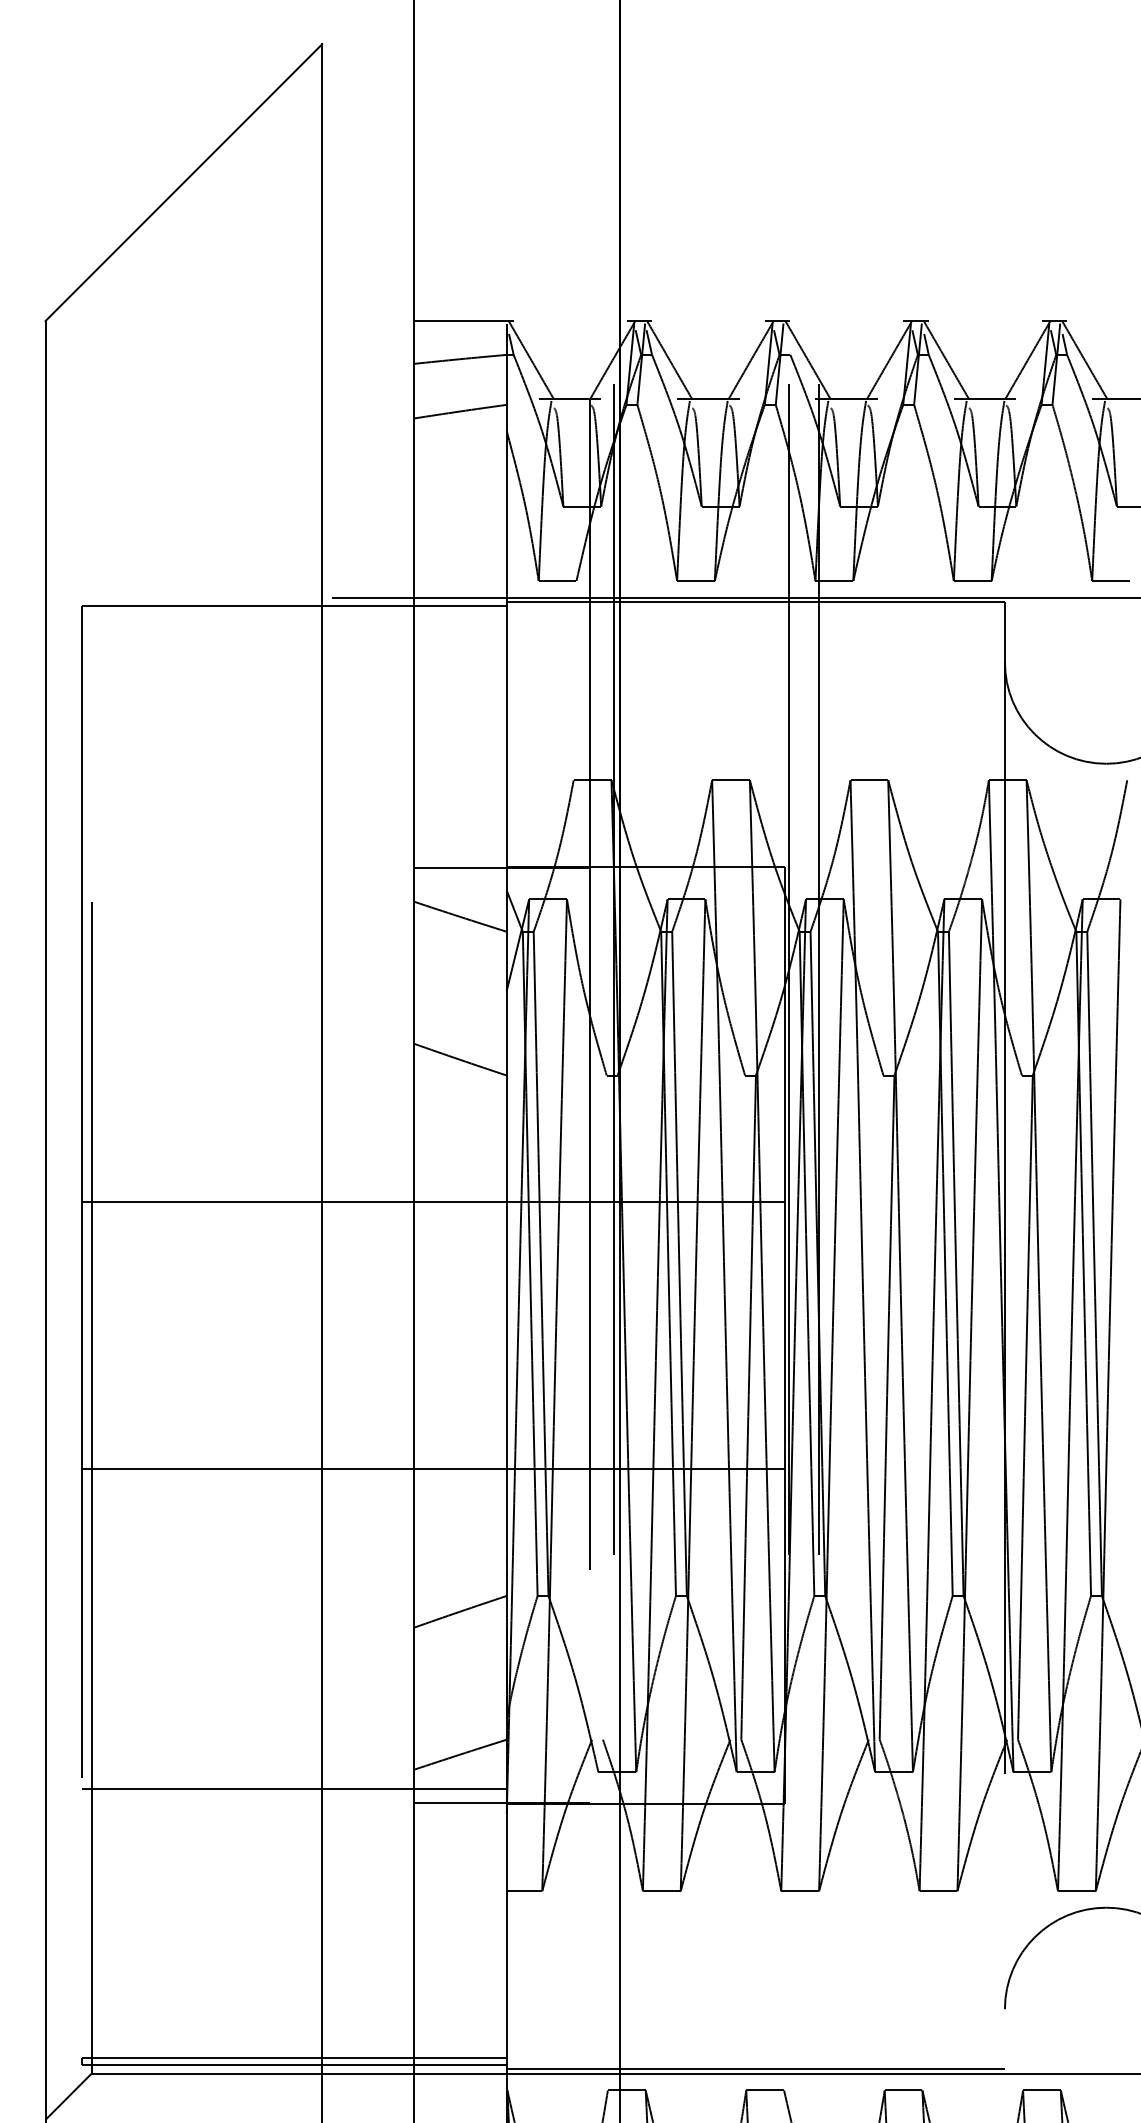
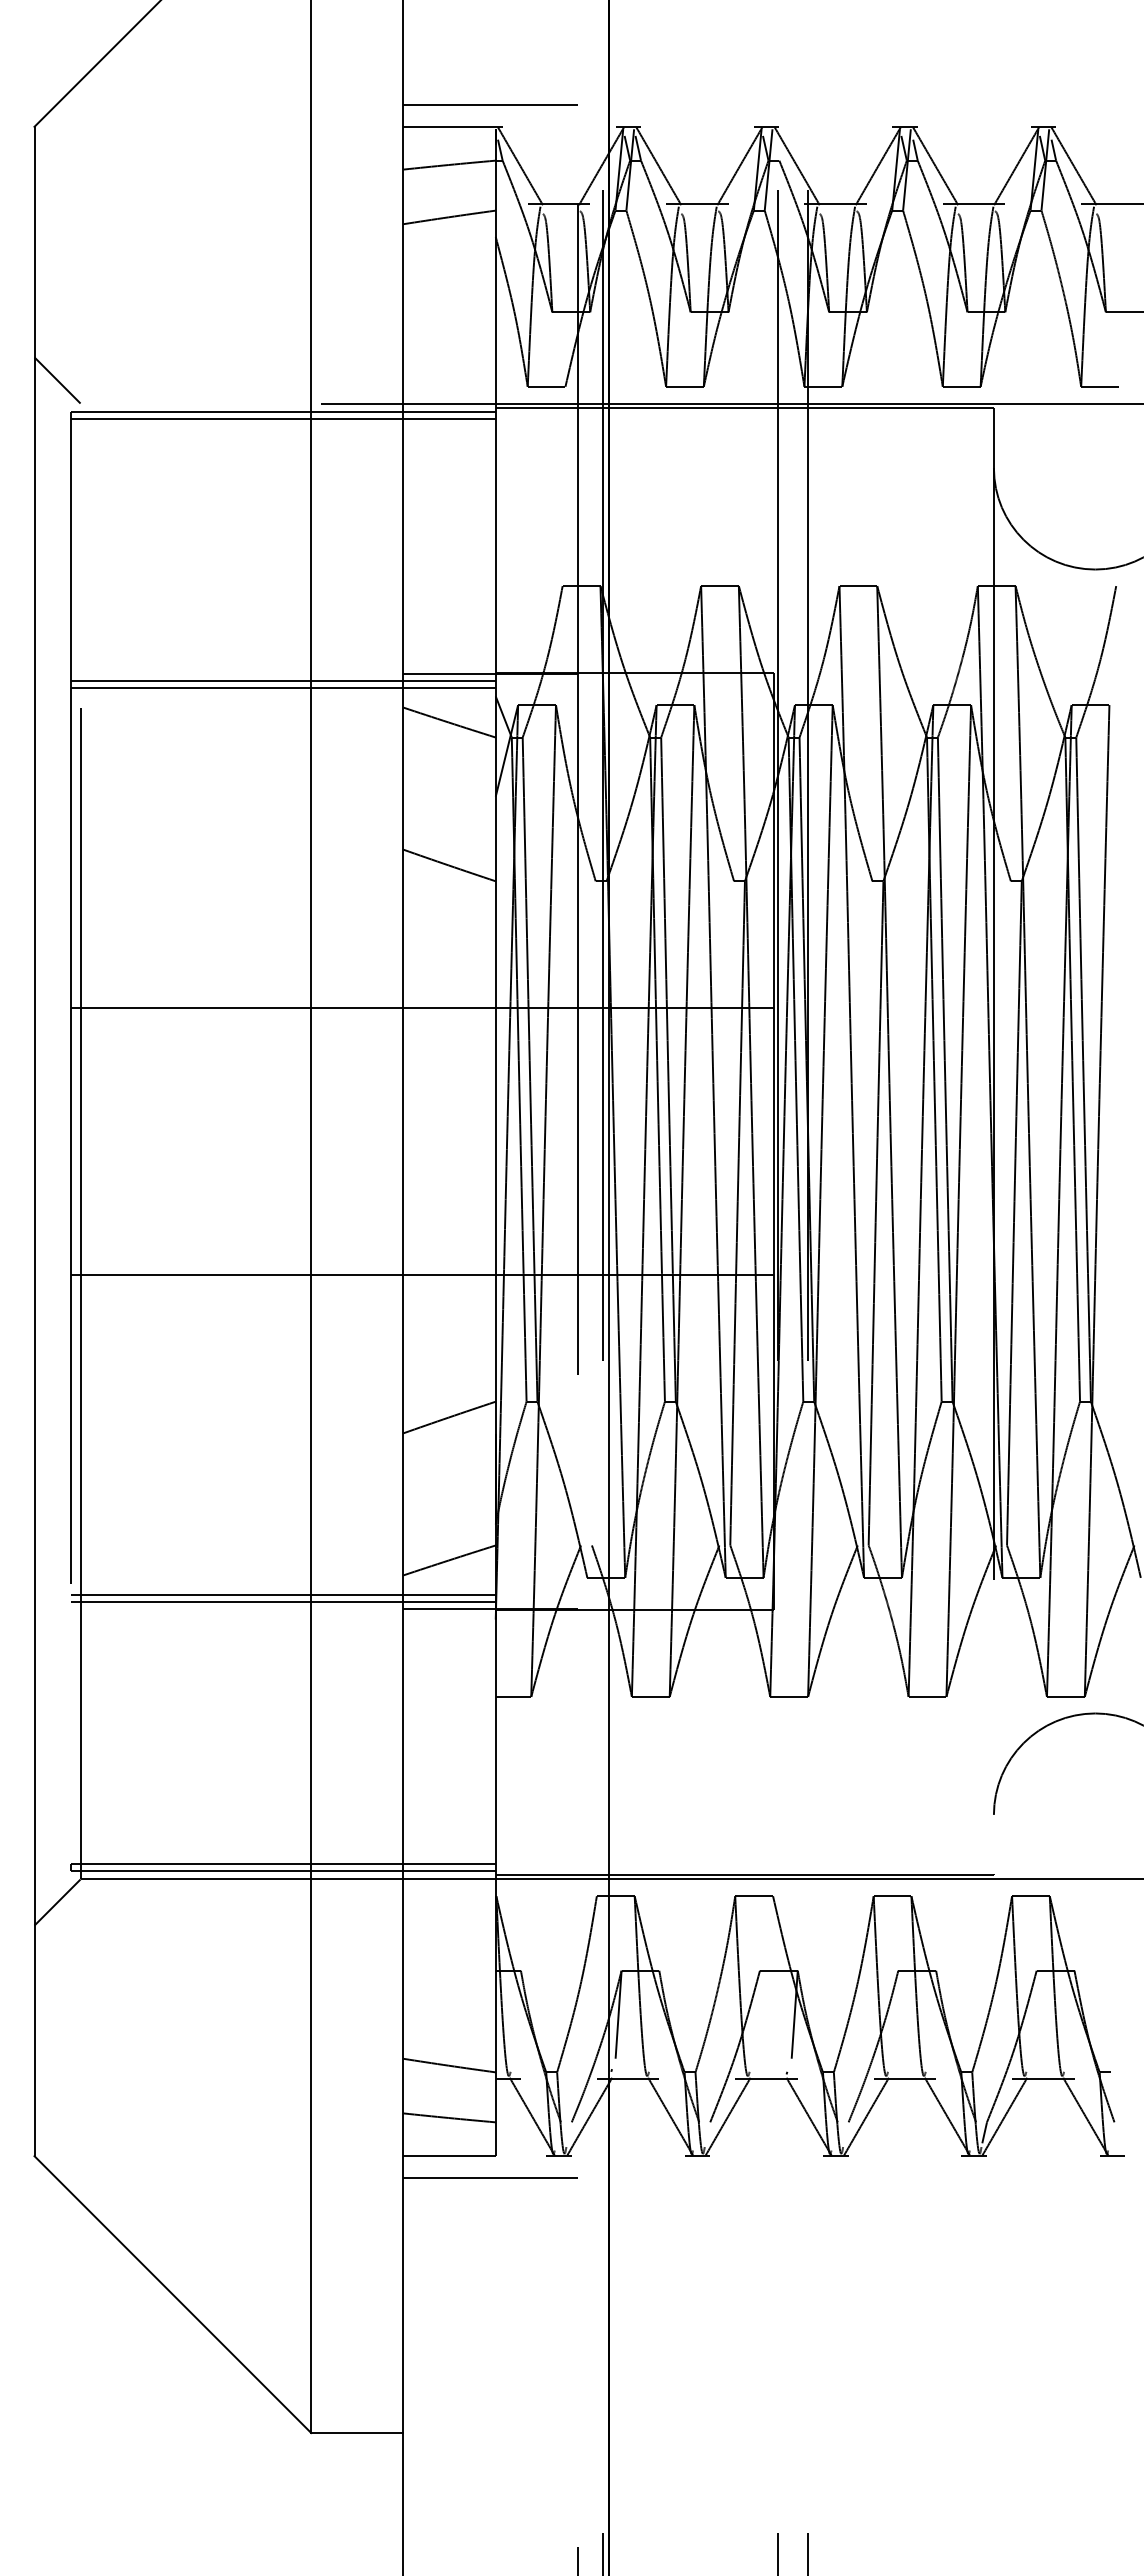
line: (501, 298) -> (490, 104), added
line: (68, 574) -> (57, 380), added
line: (294, 613) -> (283, 419), added
line: (294, 874) -> (283, 680), added
line: (294, 881) -> (283, 687), added
line: (294, 1796) -> (283, 1602), added

